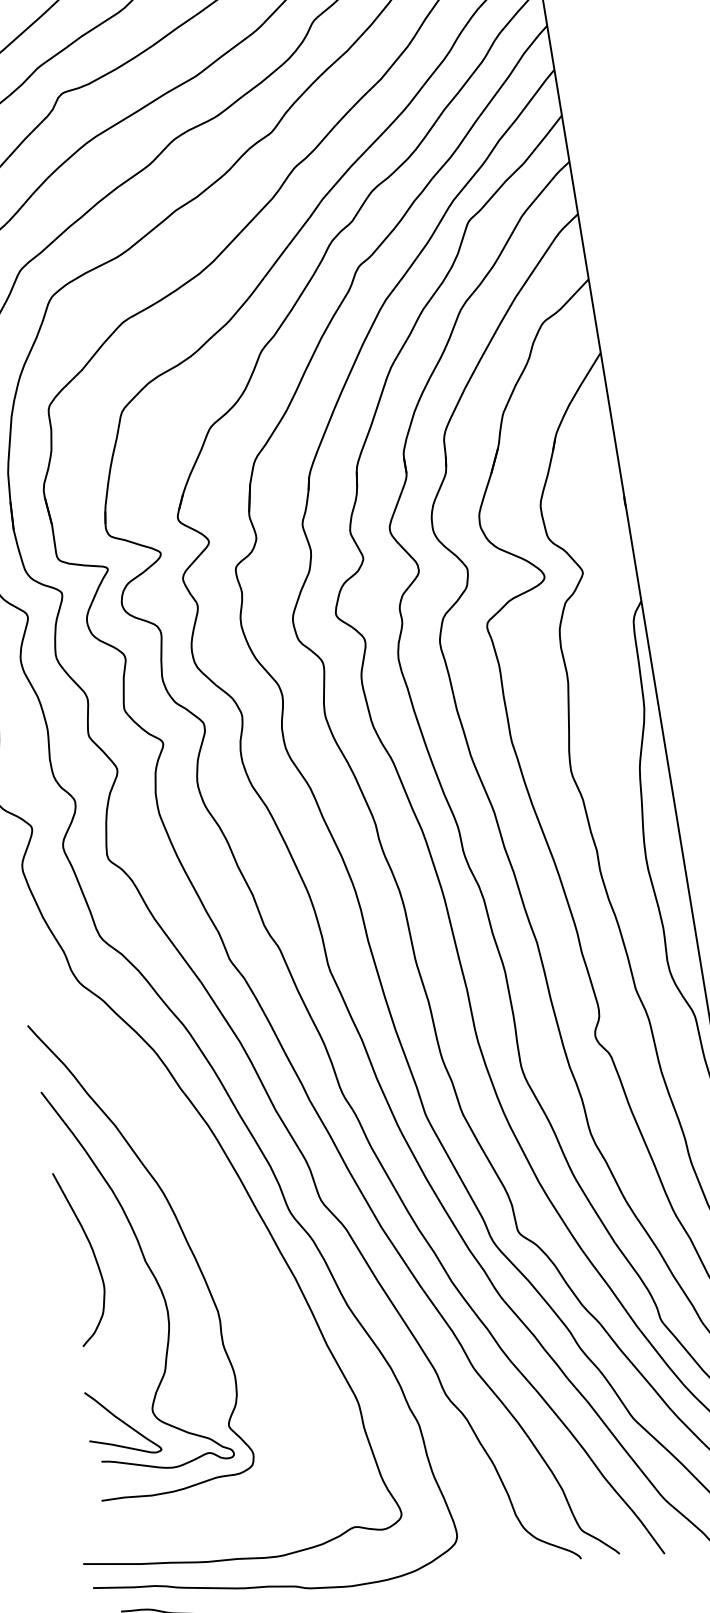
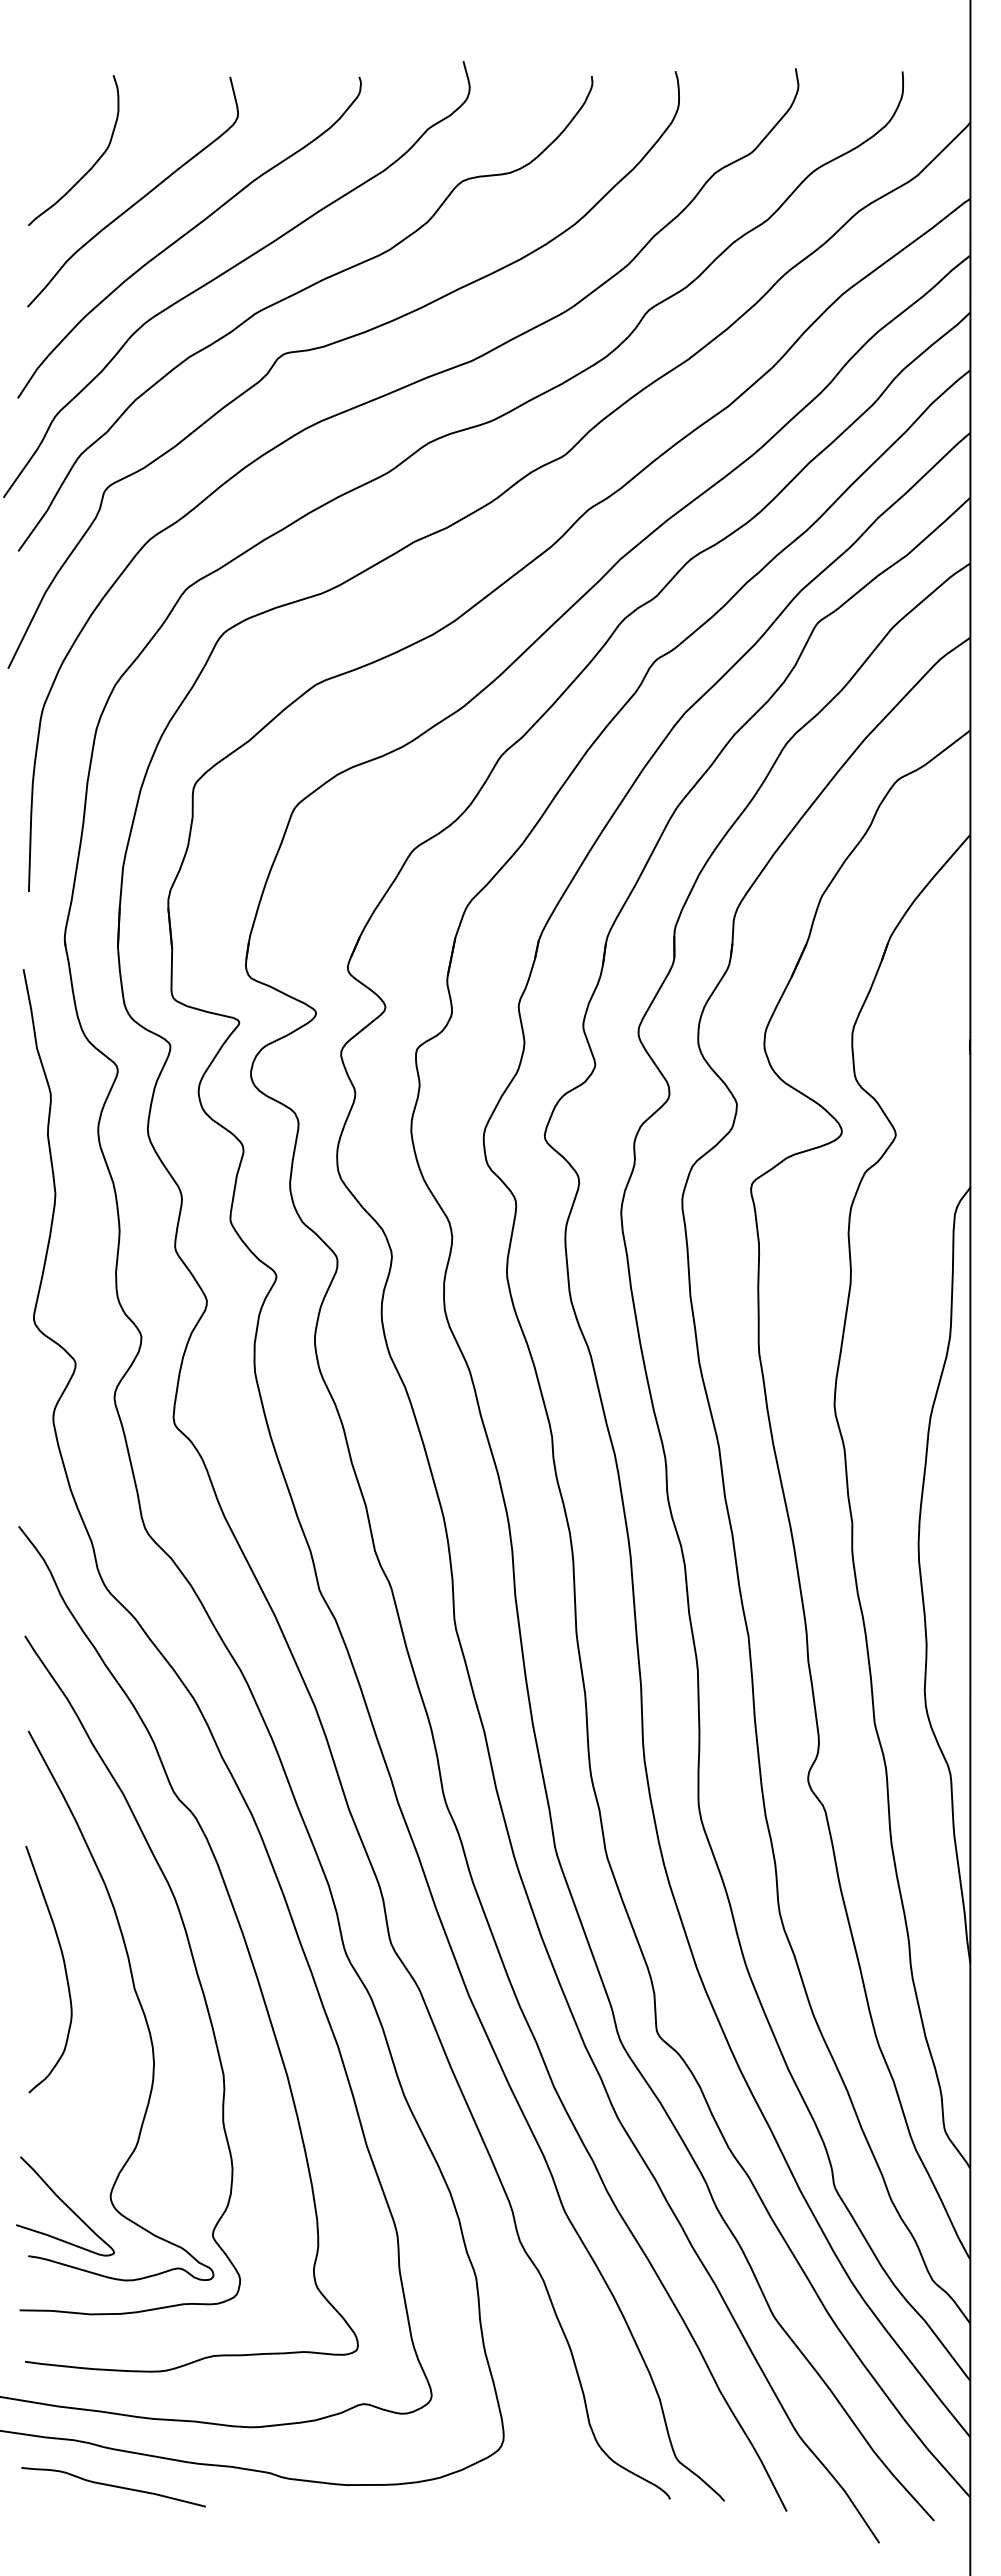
curve: (212, 1206) -> (239, 1928), added

